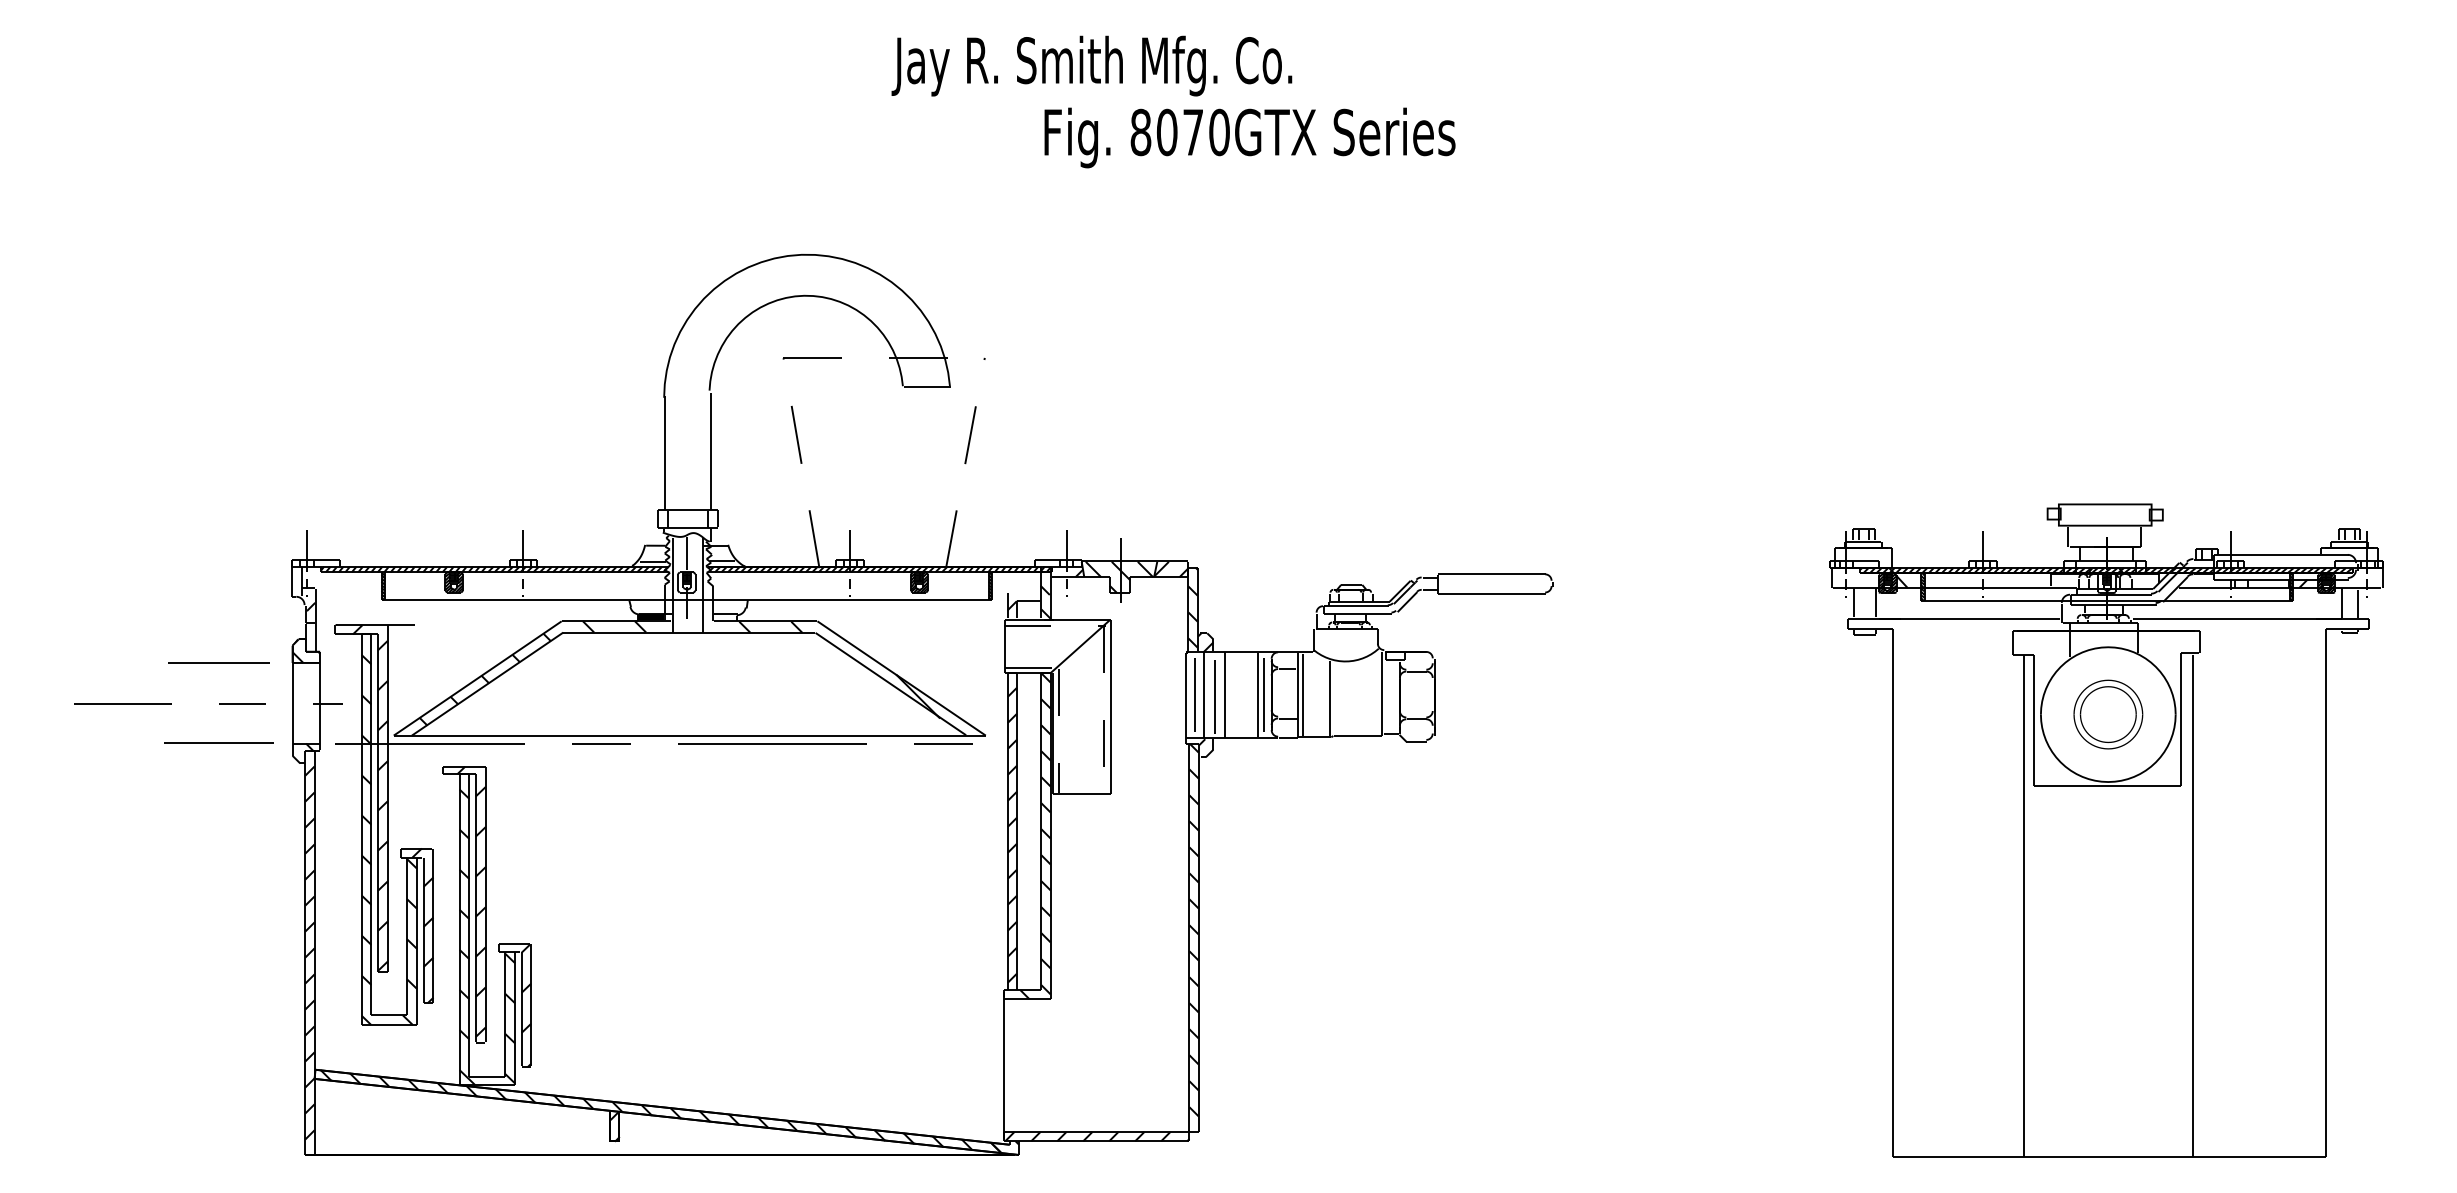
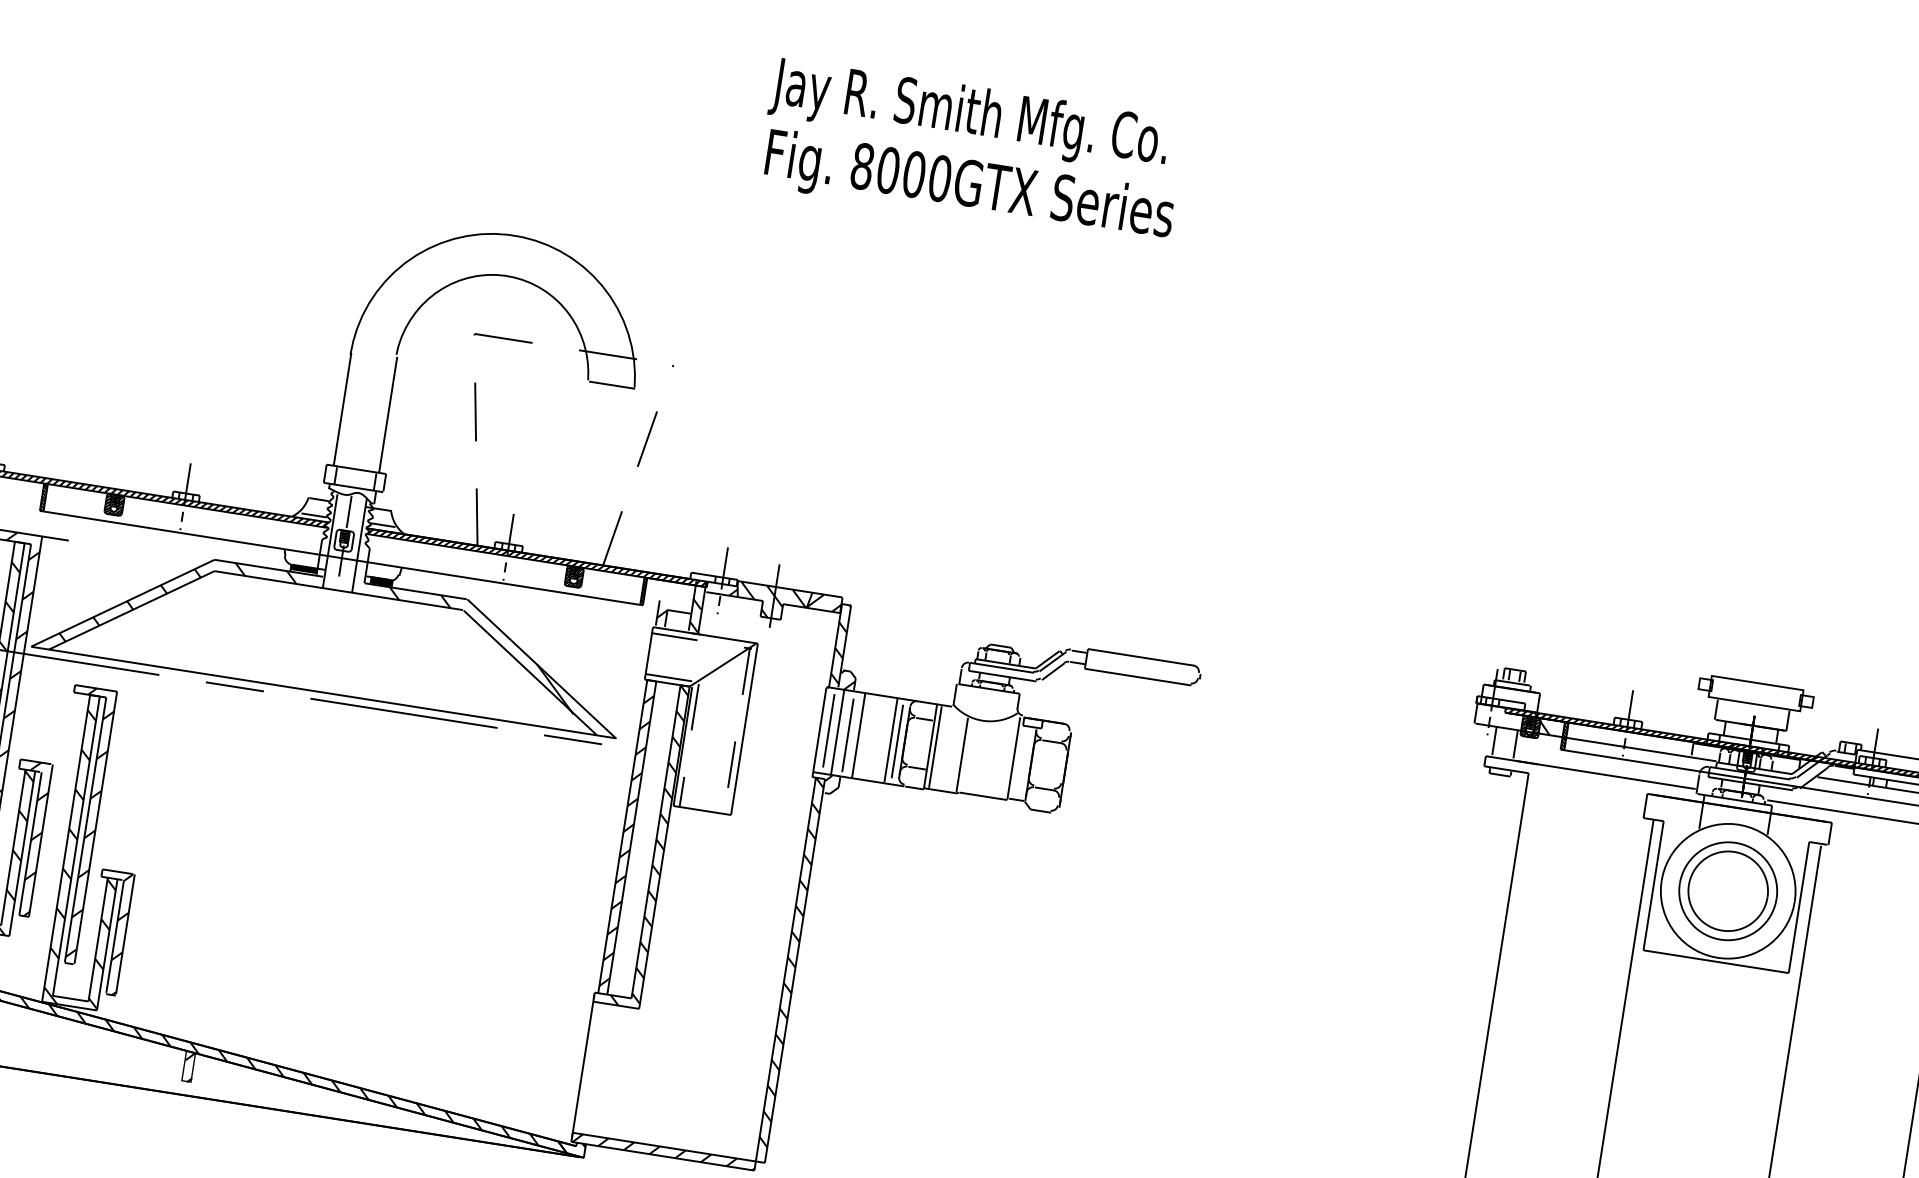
text: (1091, 65) -> (969, 115), moved
text: (1193, 132) -> (914, 174), 8070GTX -> 8000GTX
fill: (729, 616) -> (381, 581), added
part: (2108, 714) -> (1728, 891), size x1.43

